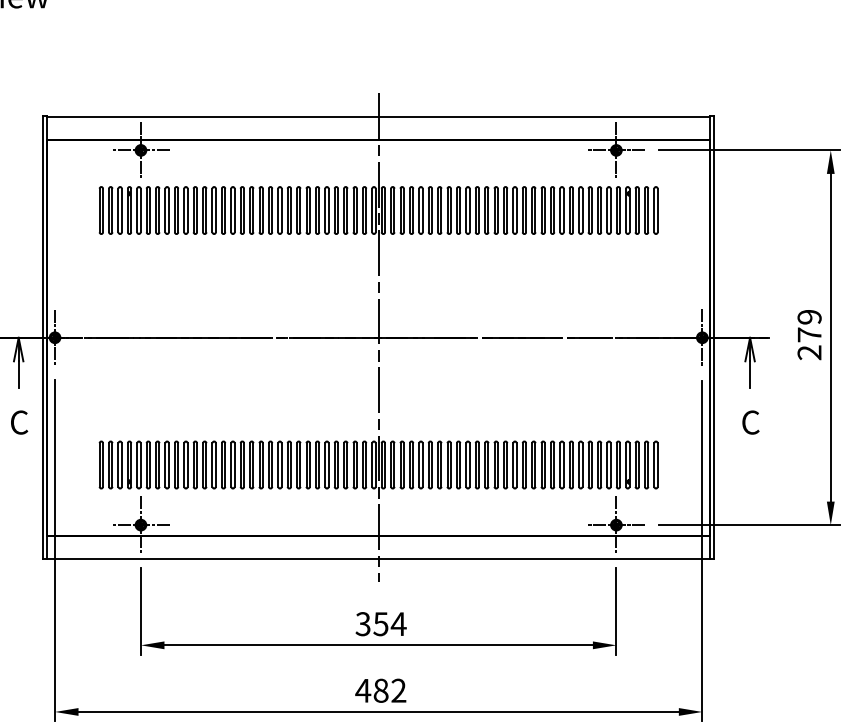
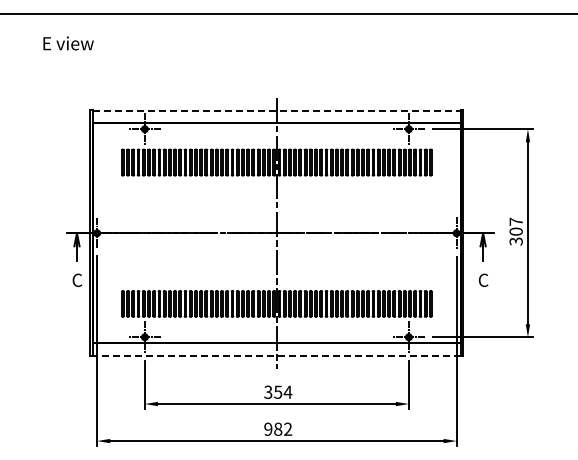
line: (379, 116) -> (277, 110), solid -> dashed
text: (808, 334) -> (515, 231), 279 -> 307
line: (377, 557) -> (276, 355), solid -> dashed
text: (361, 689) -> (267, 428), 482 -> 982

